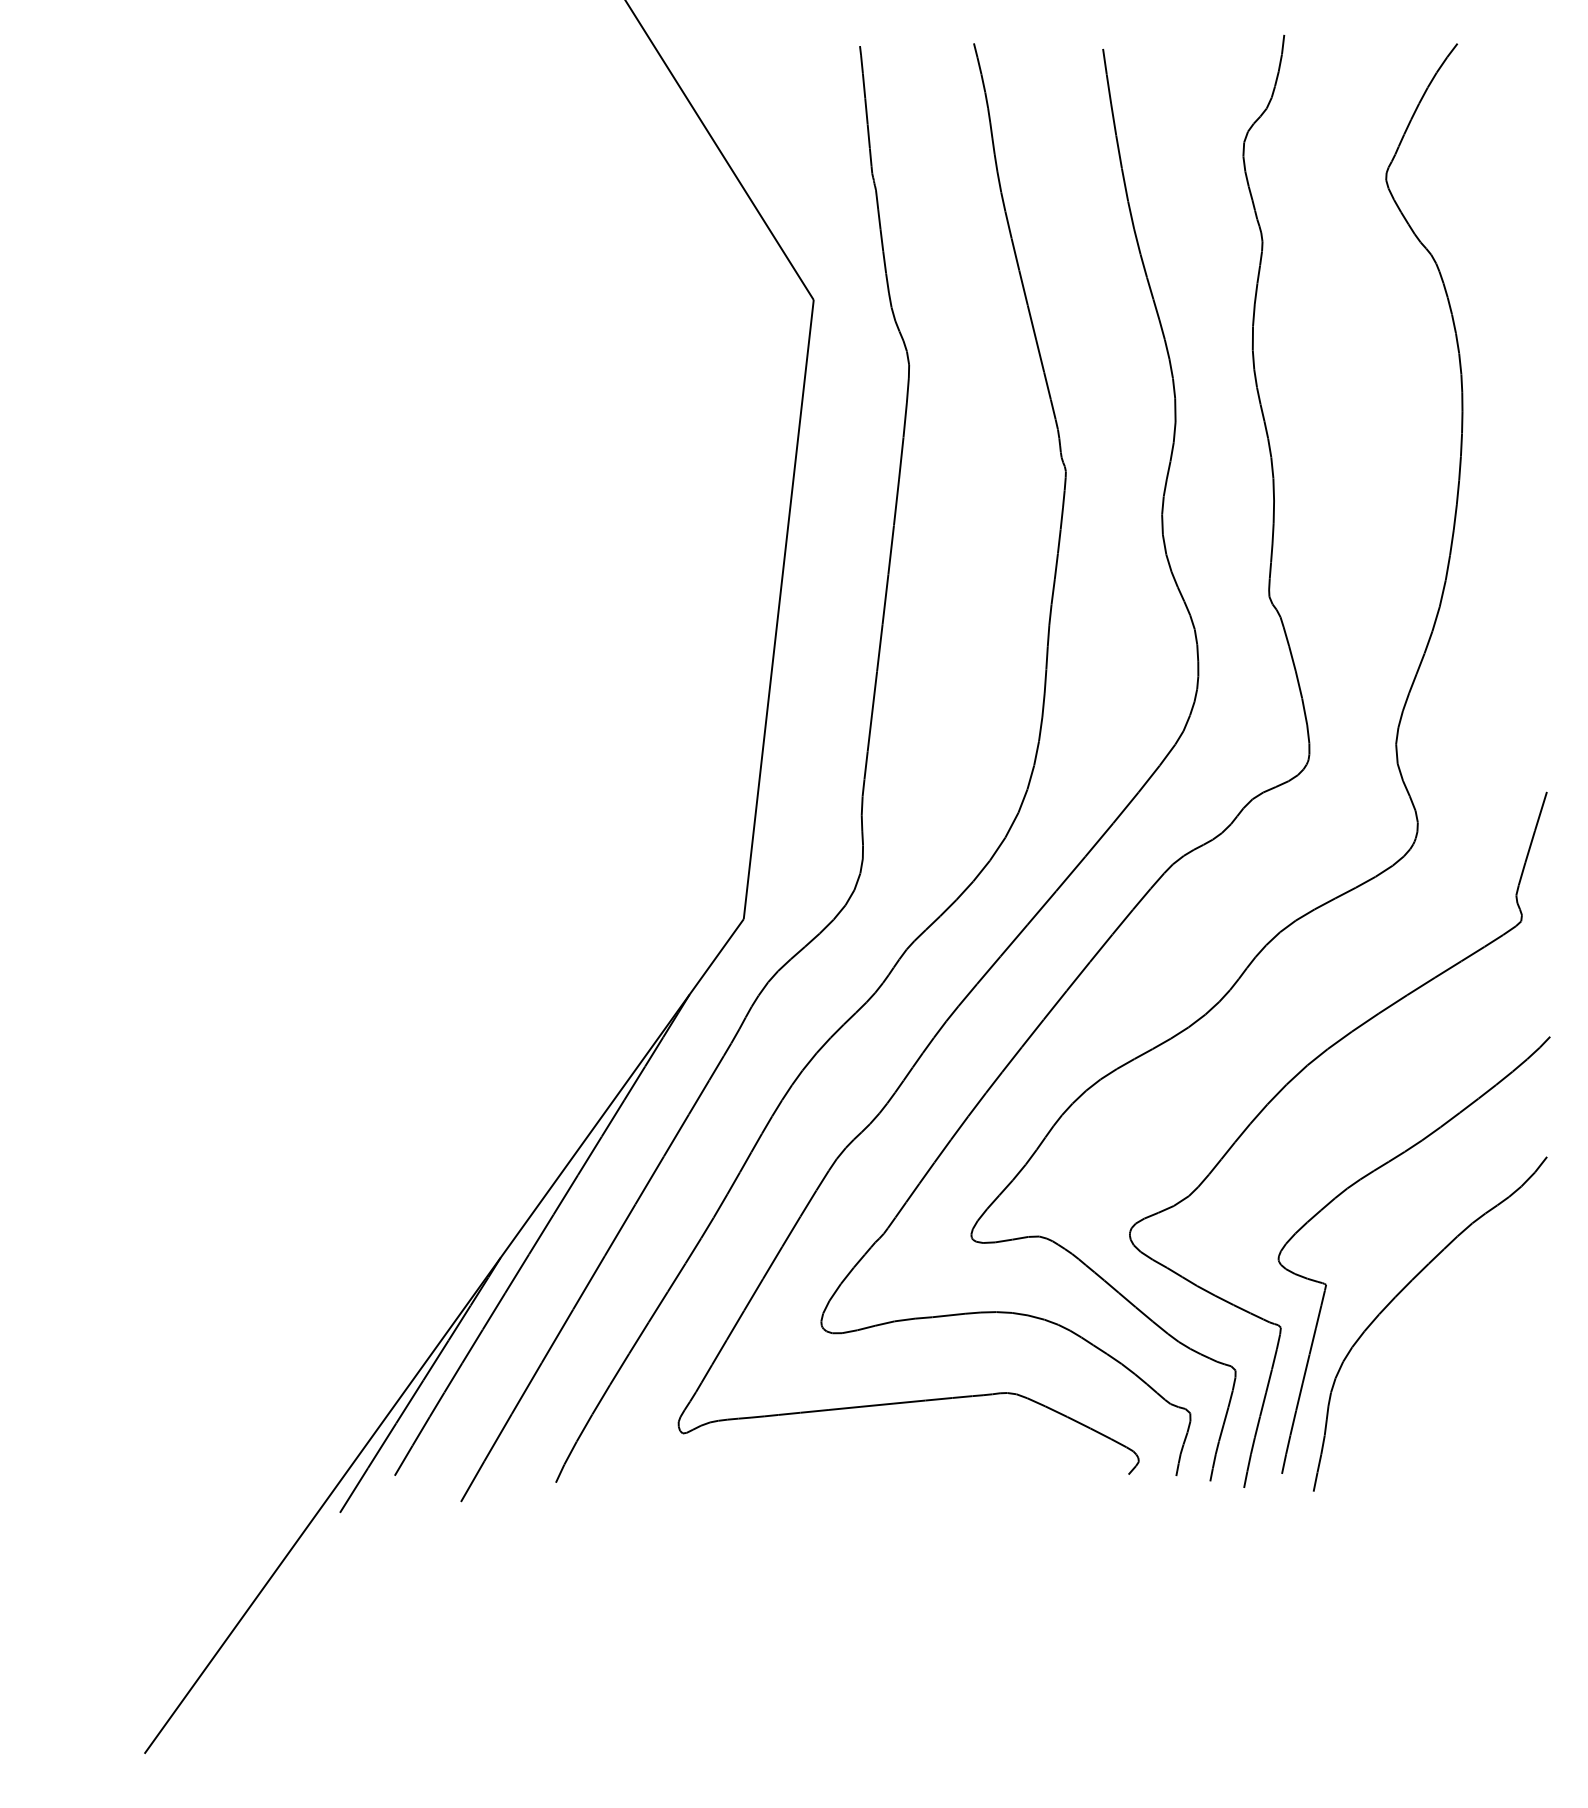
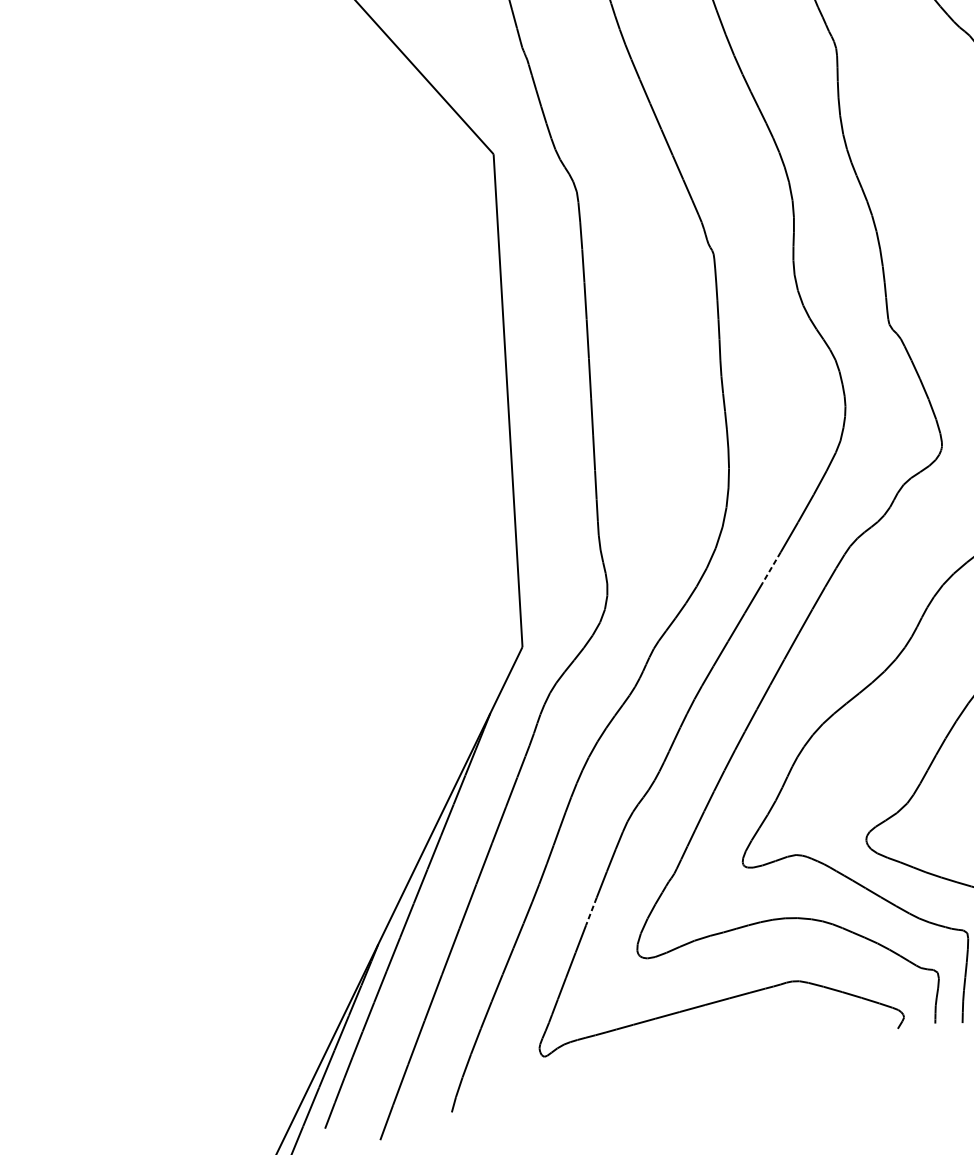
line: (1070, 873) -> (771, 567), solid -> dashed
line: (772, 1262) -> (591, 911), solid -> dashed

